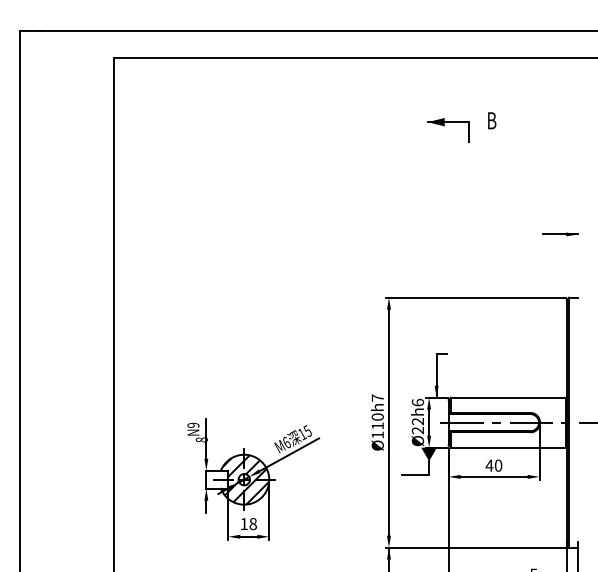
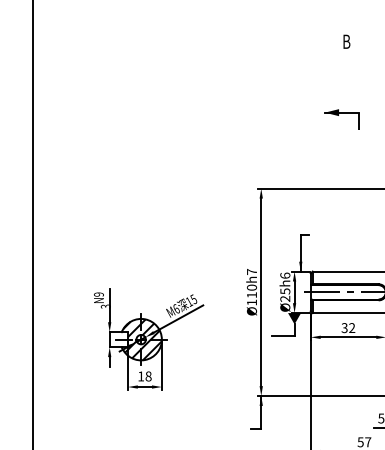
part: (448, 130) -> (342, 119), moved
text: (417, 421) -> (284, 291), Ø22h6 -> Ø25h6
text: (201, 439) -> (105, 306), 8 -> 3
text: (493, 465) -> (347, 327), 40 -> 32

